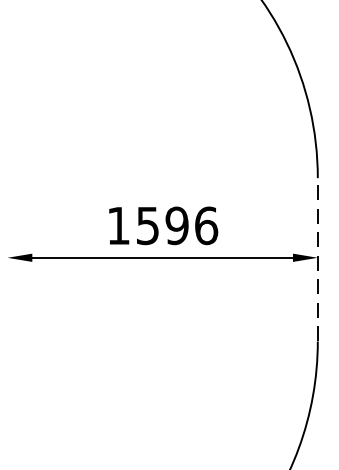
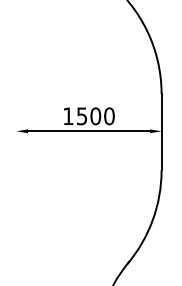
text: (191, 226) -> (102, 116), 1596 -> 1500
line: (317, 258) -> (161, 131), dashed -> solid

